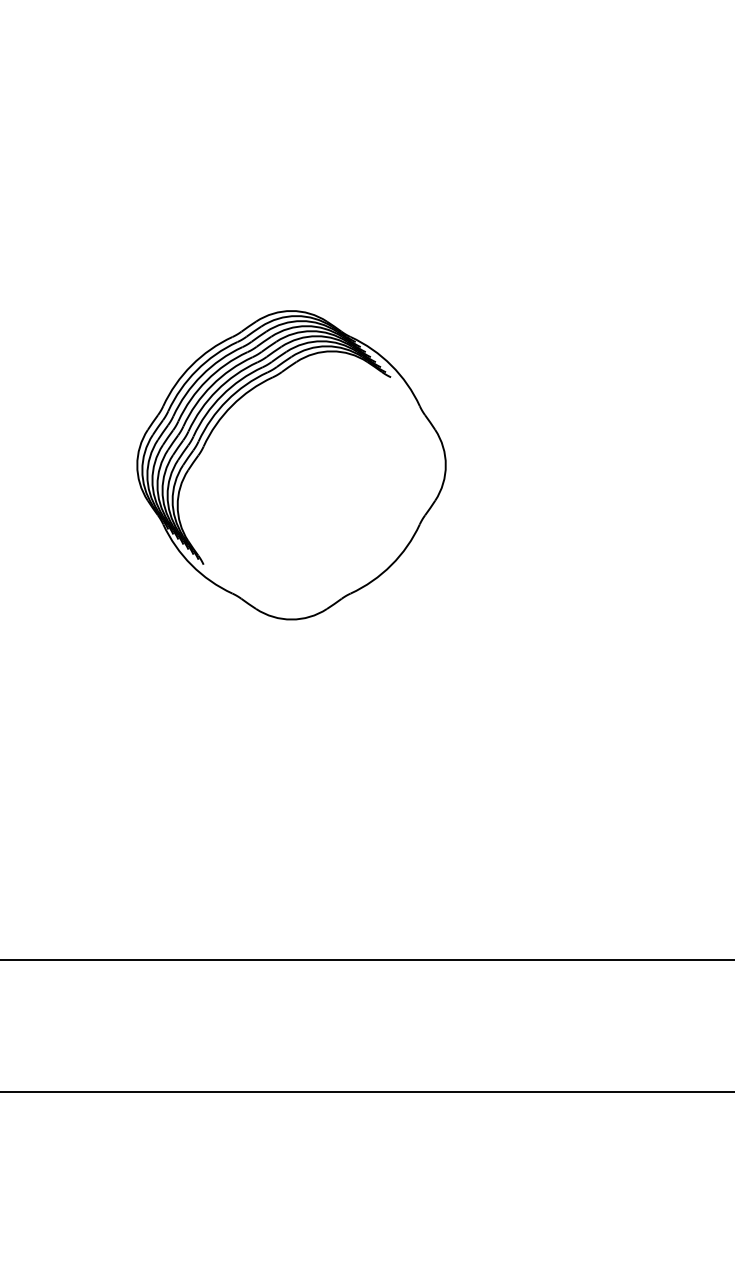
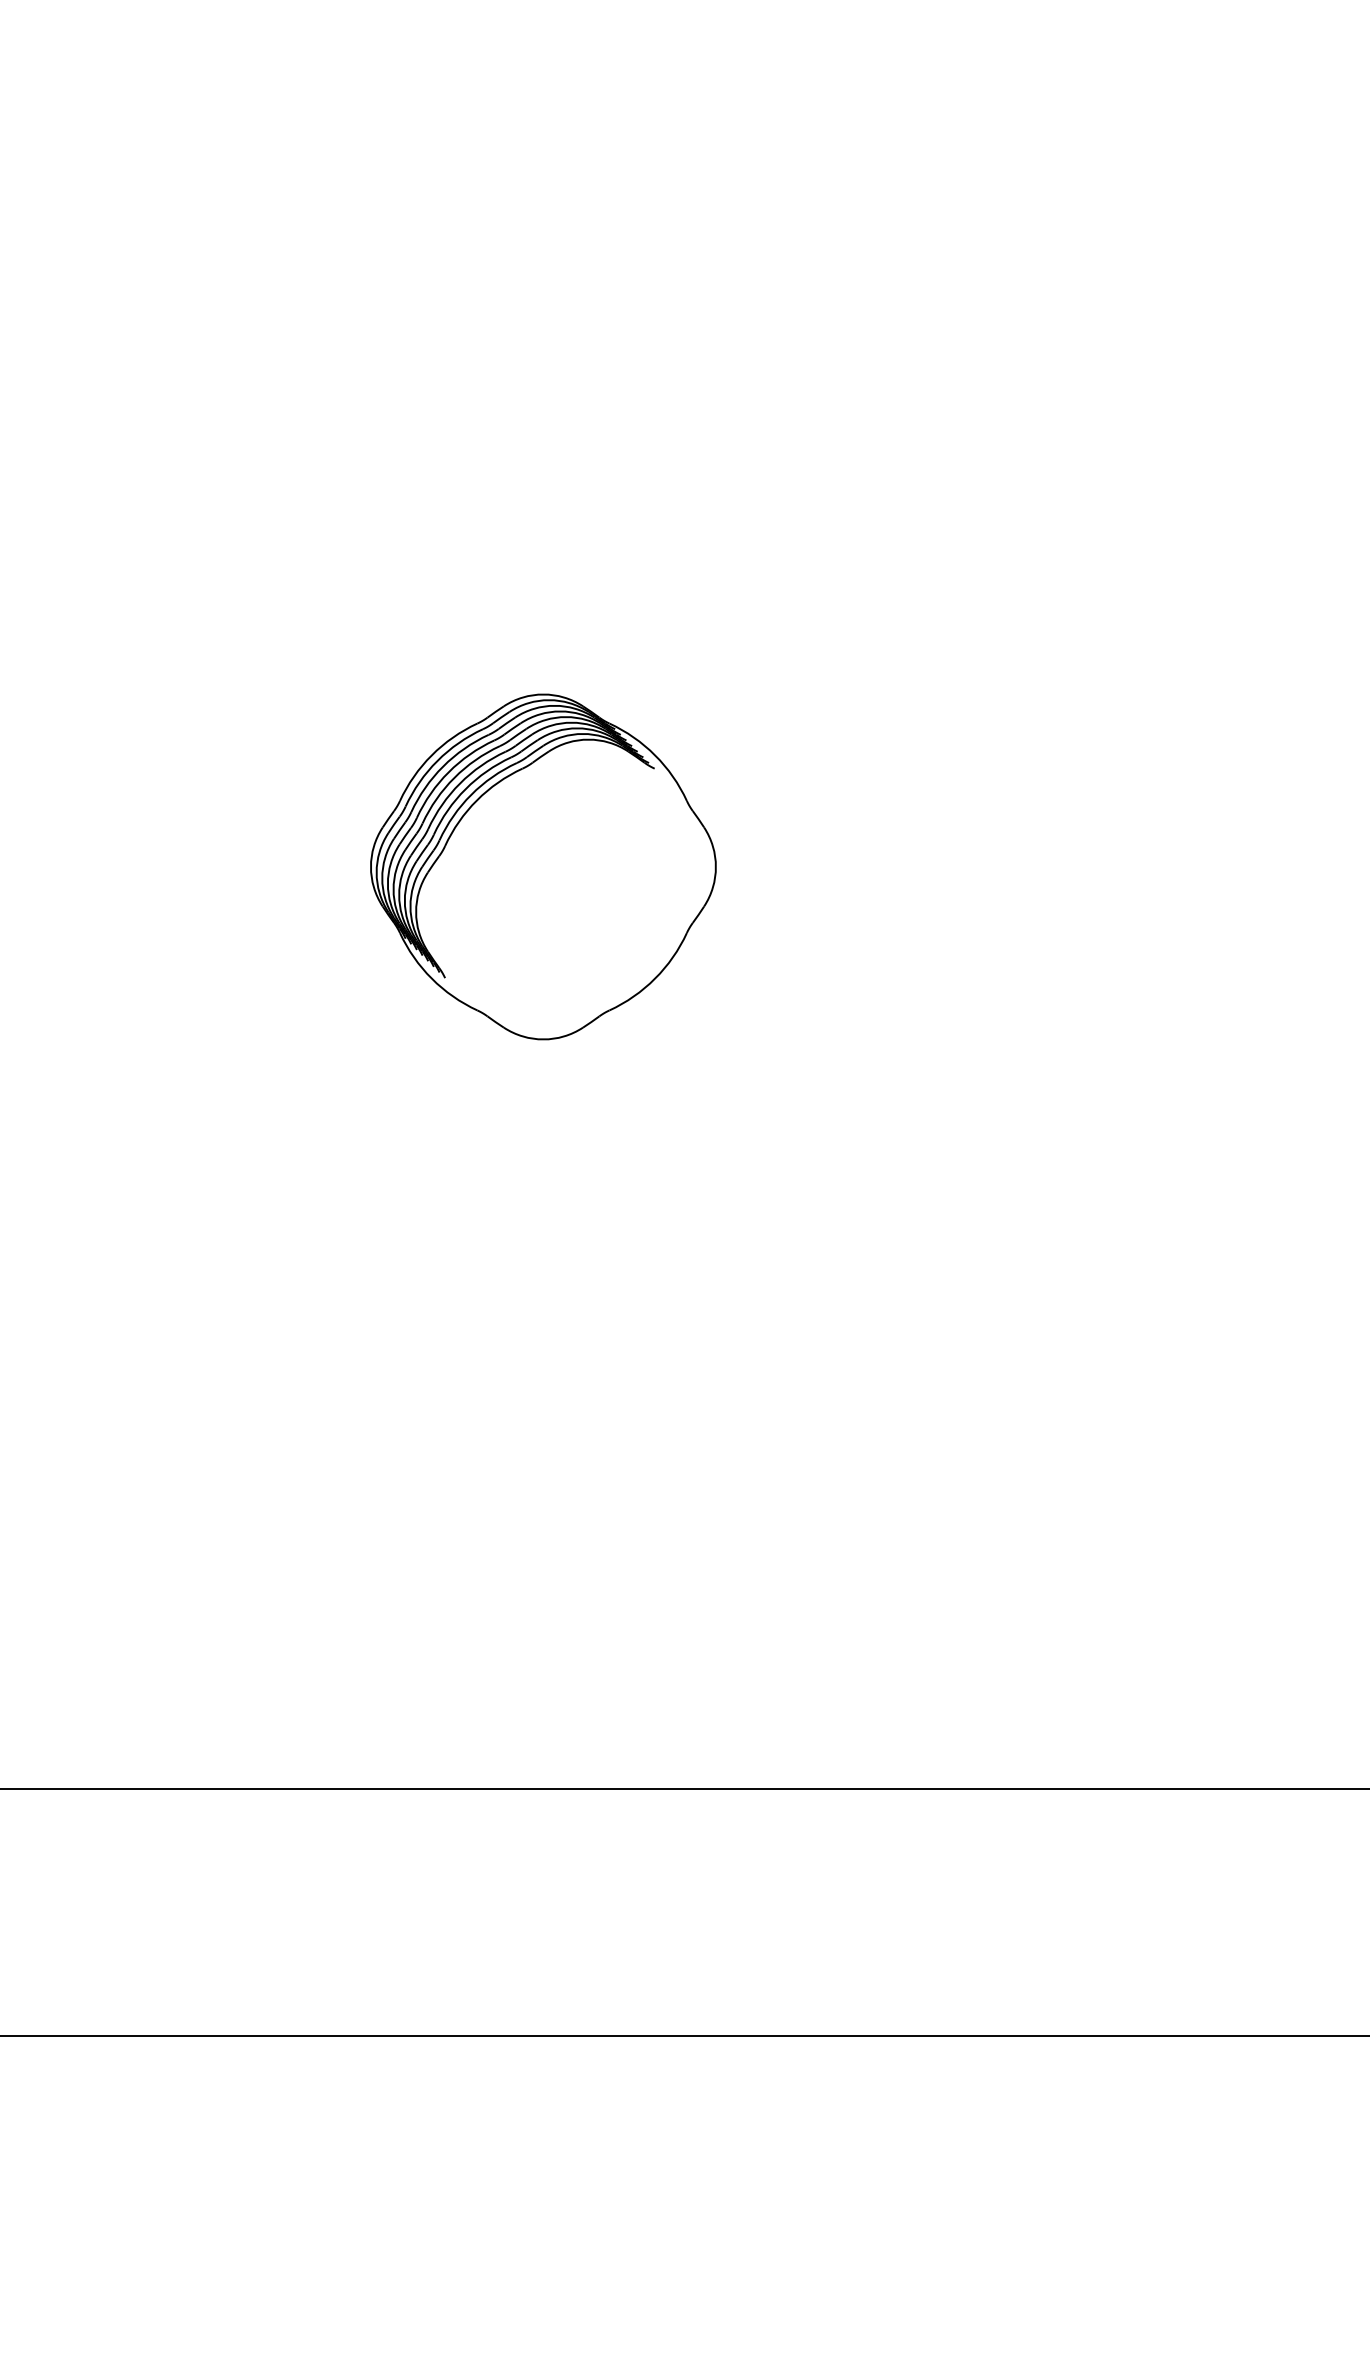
part: (291, 465) -> (543, 867), size x0.6

